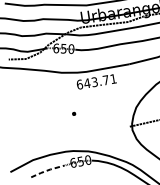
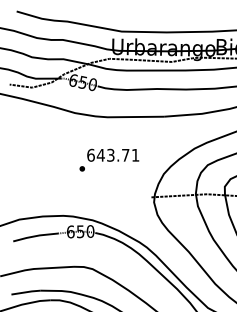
text: (96, 81) -> (113, 154), moved
line: (48, 170) -> (36, 236), dashed -> solid

